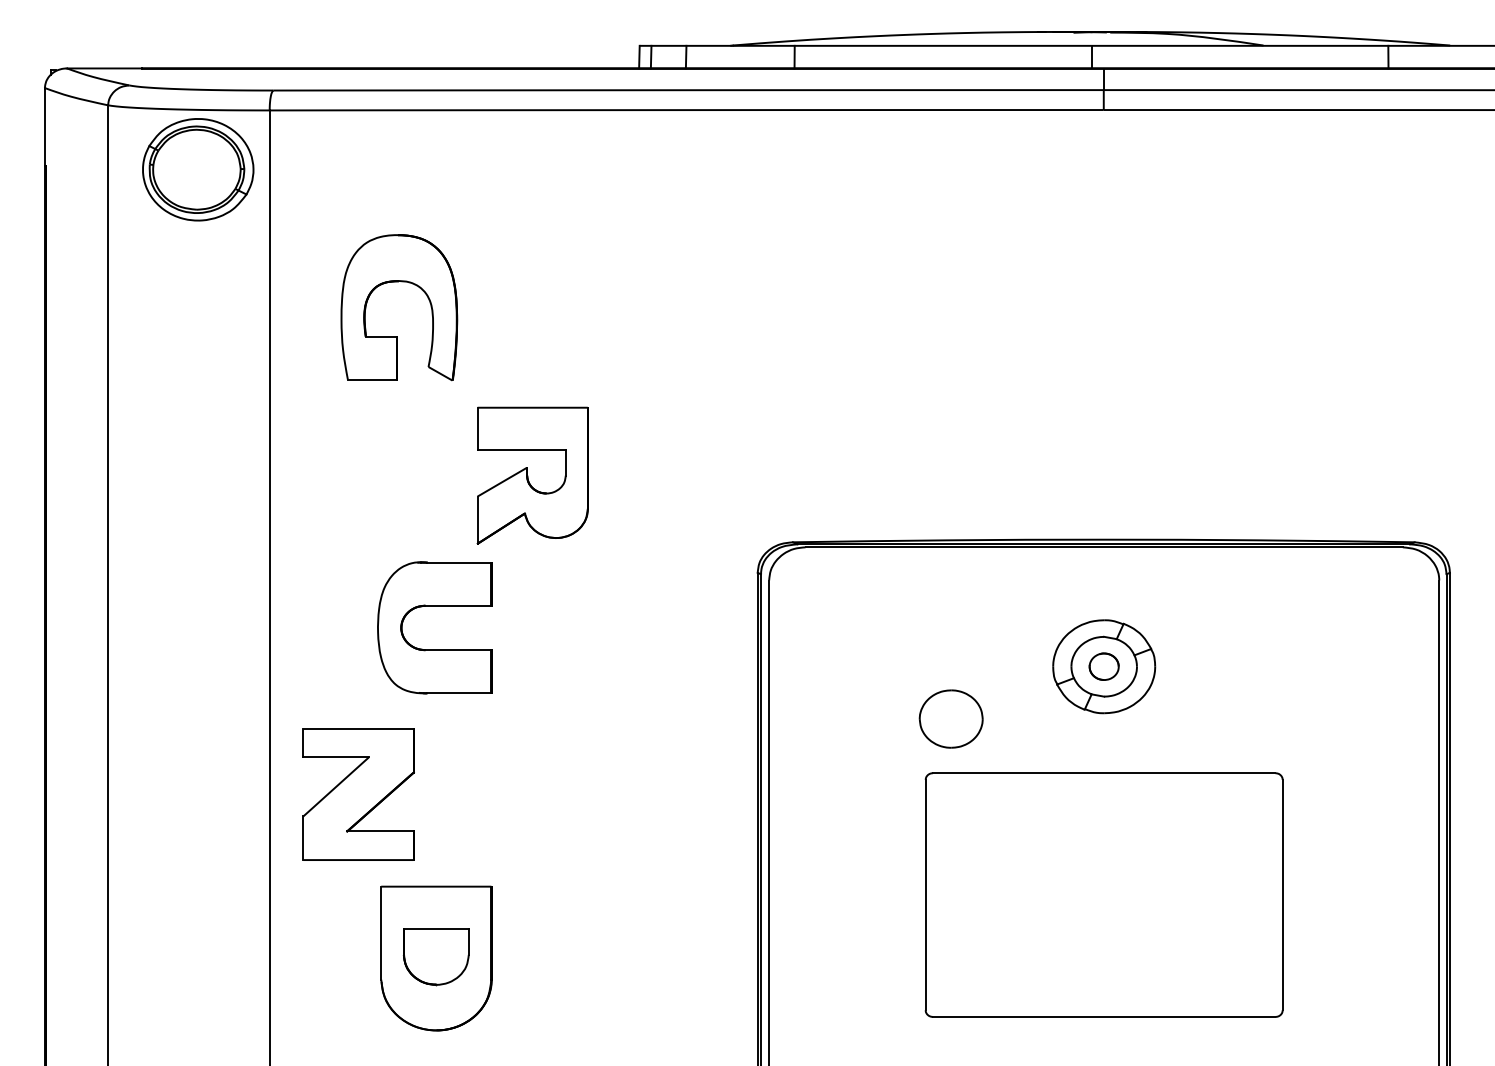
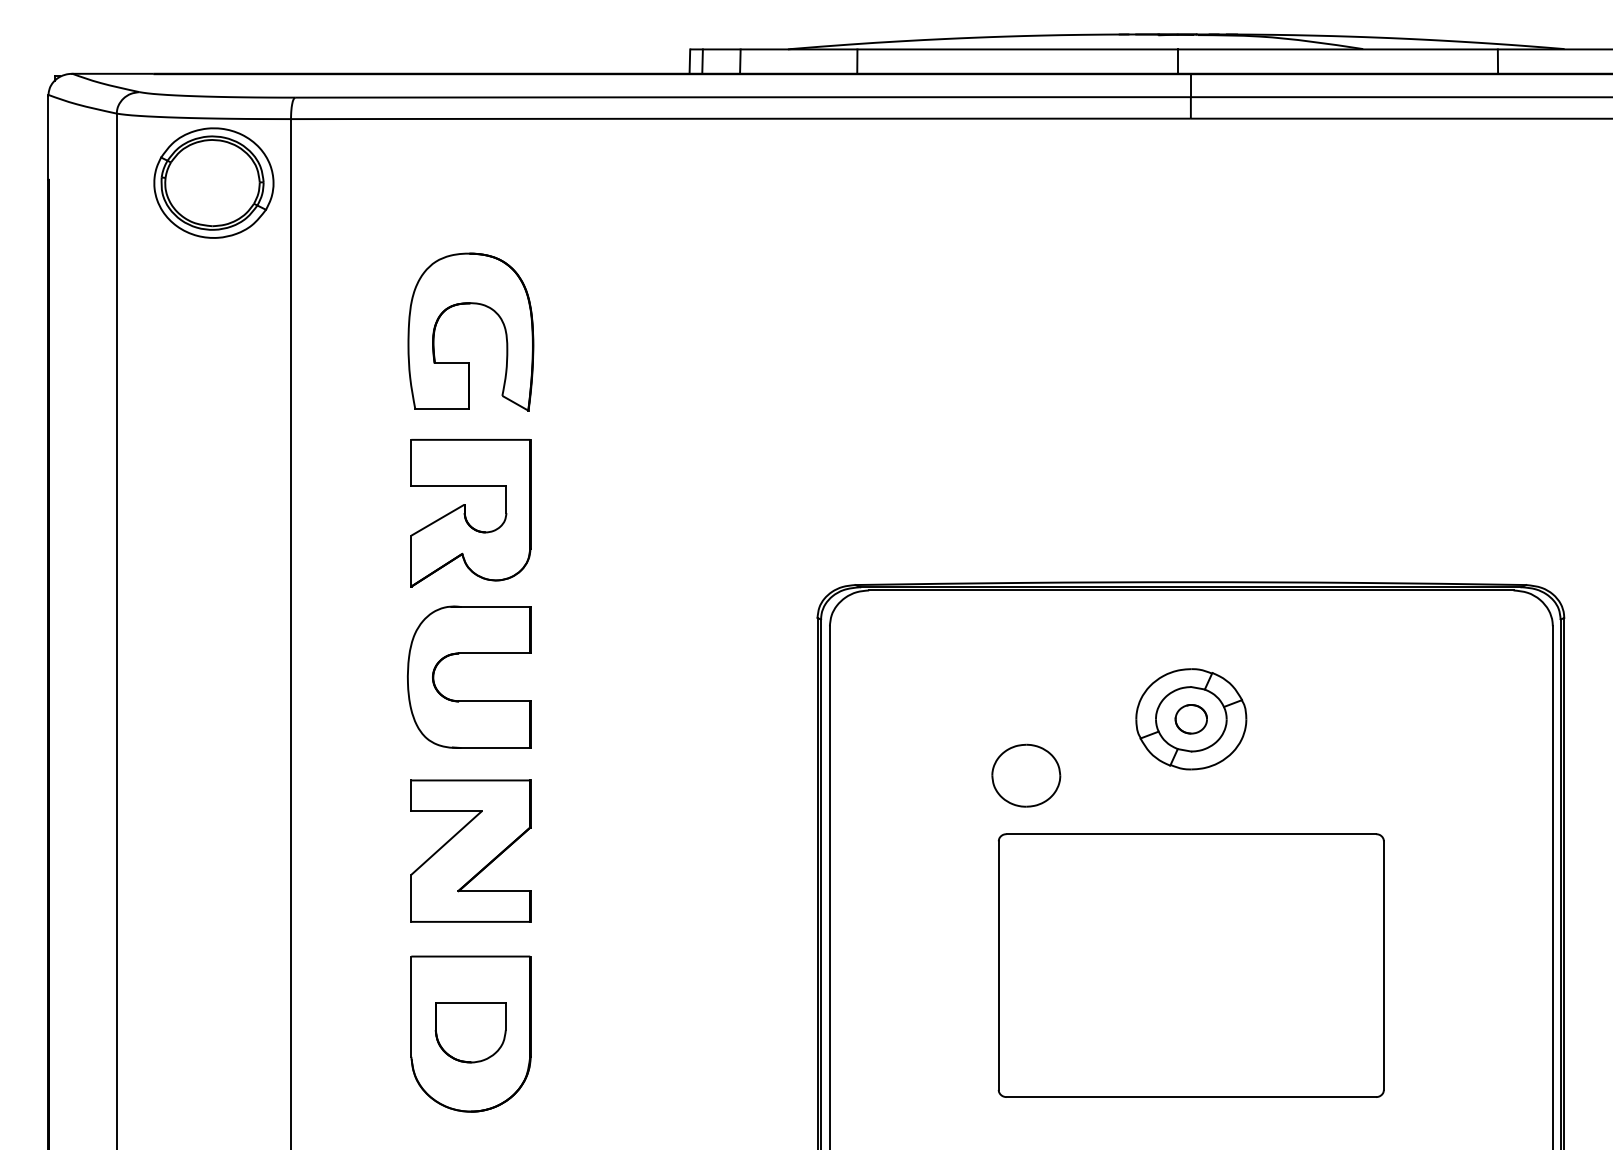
part: (398, 282) -> (470, 304), moved
part: (532, 475) -> (470, 513), moved
part: (358, 793) -> (470, 850), moved

